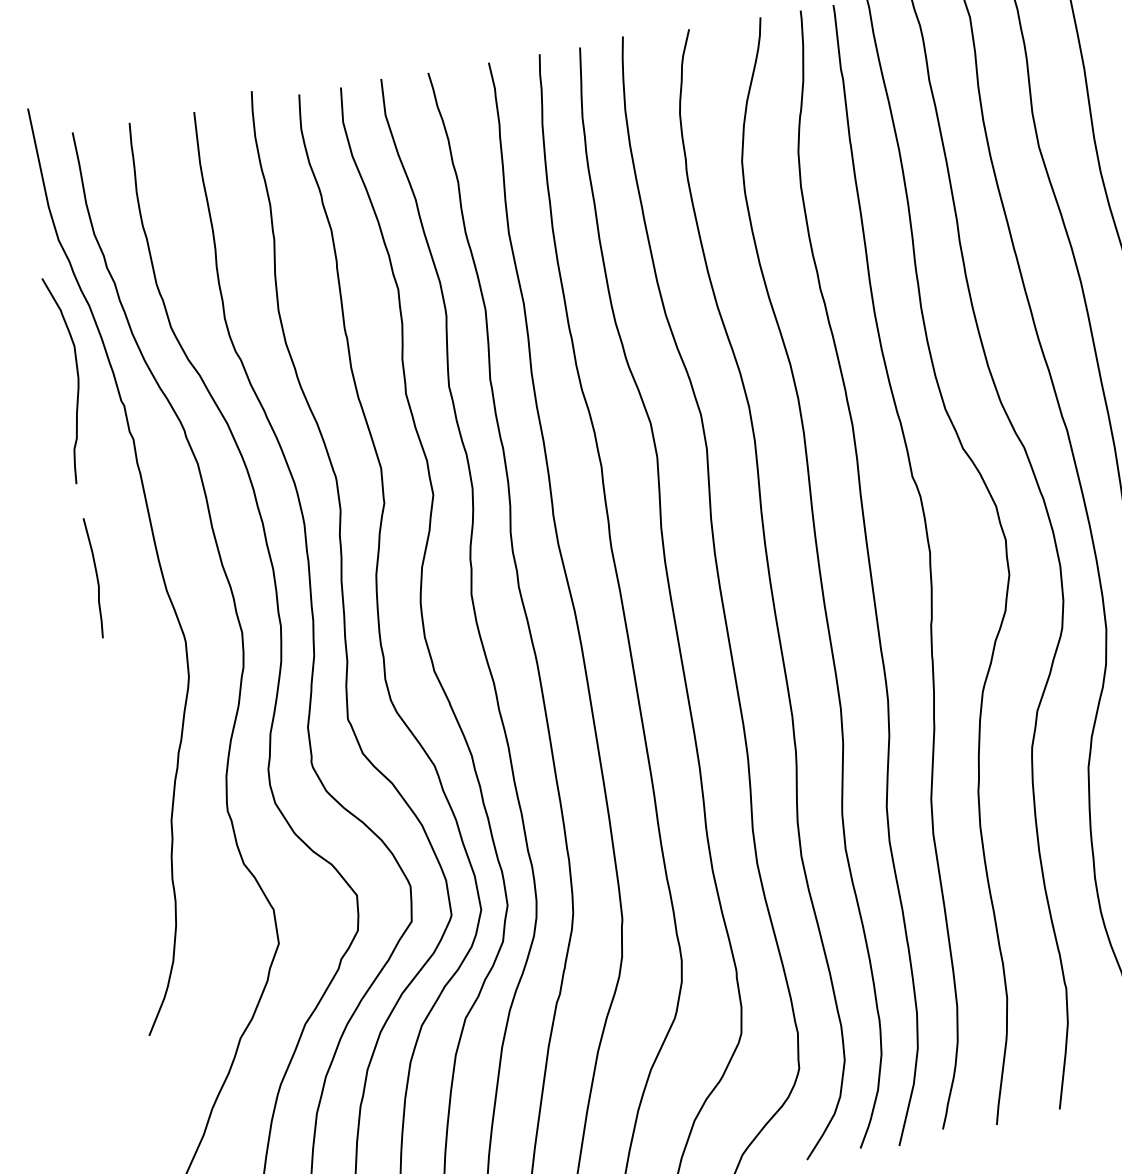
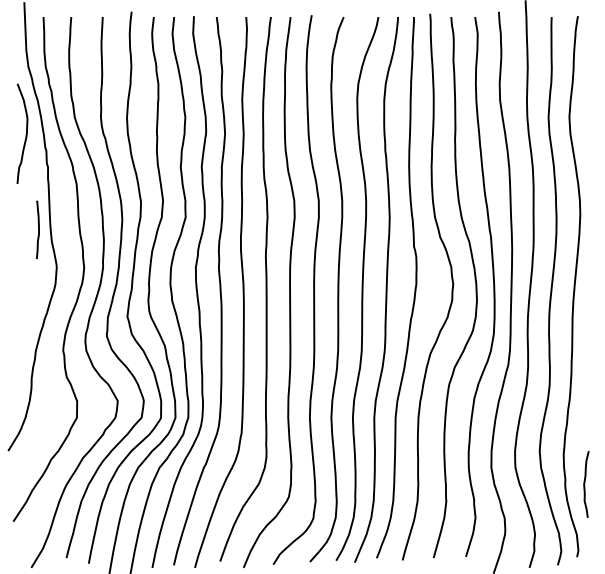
line: (96, 576) -> (38, 229), moved

